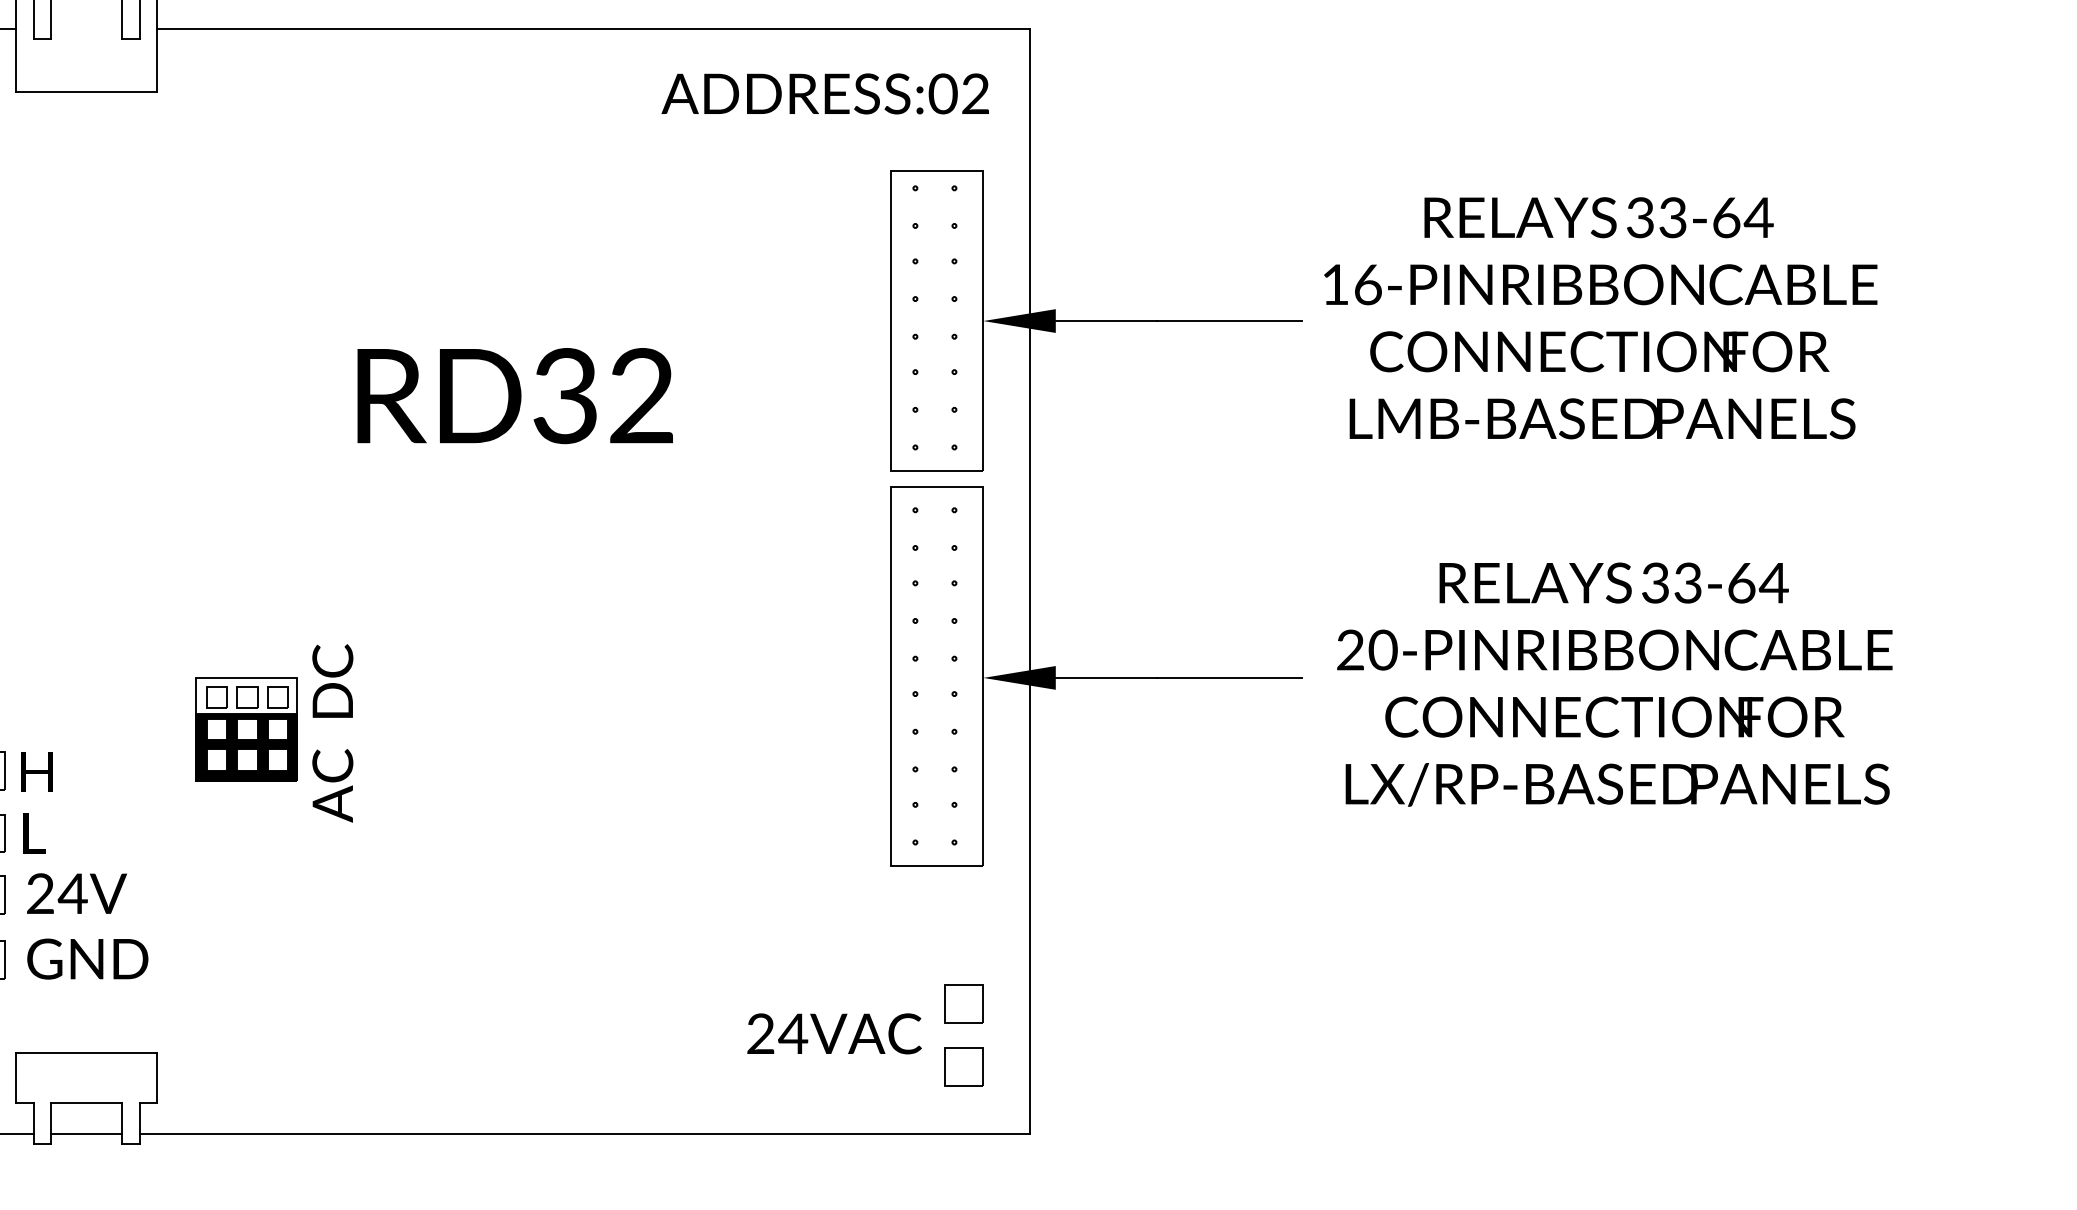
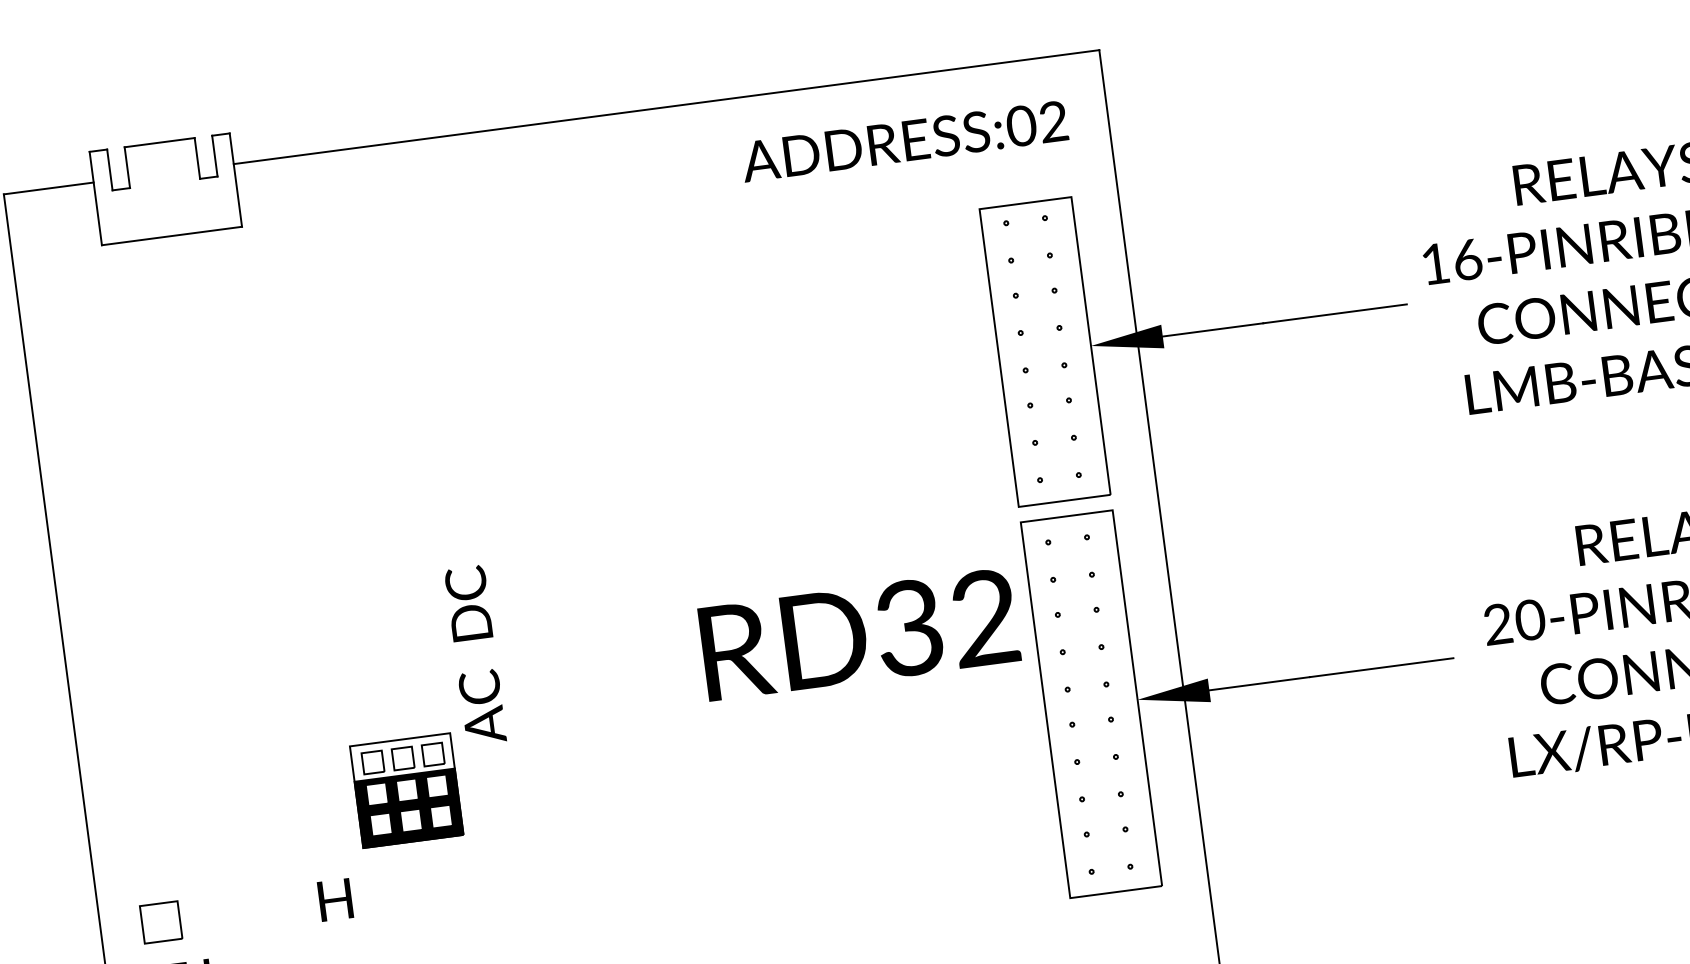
text: (514, 396) -> (858, 635), moved
part: (246, 729) -> (406, 790), moved
text: (332, 733) -> (475, 655), moved
text: (36, 771) -> (334, 899), moved

